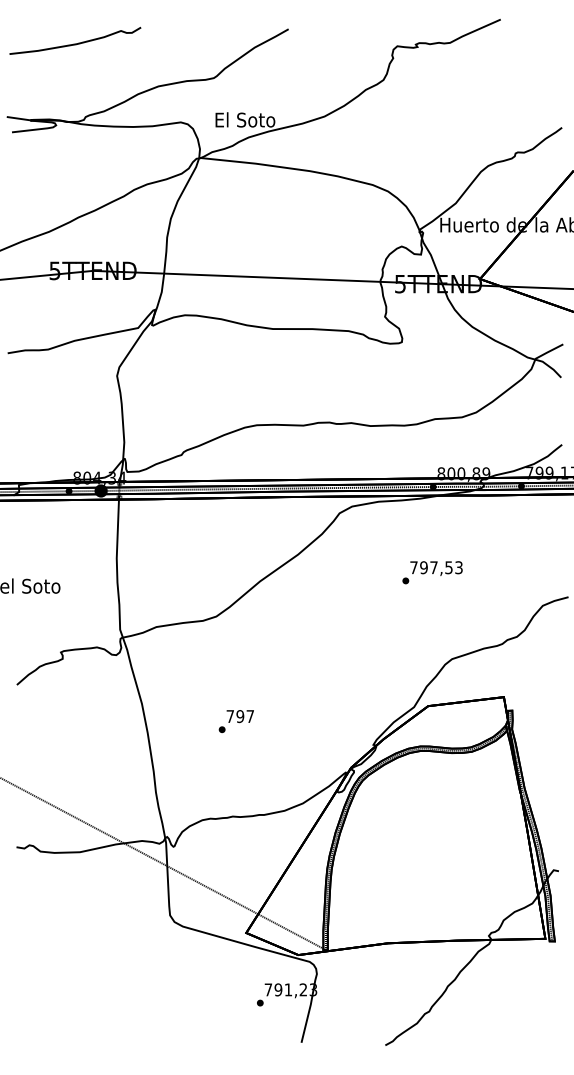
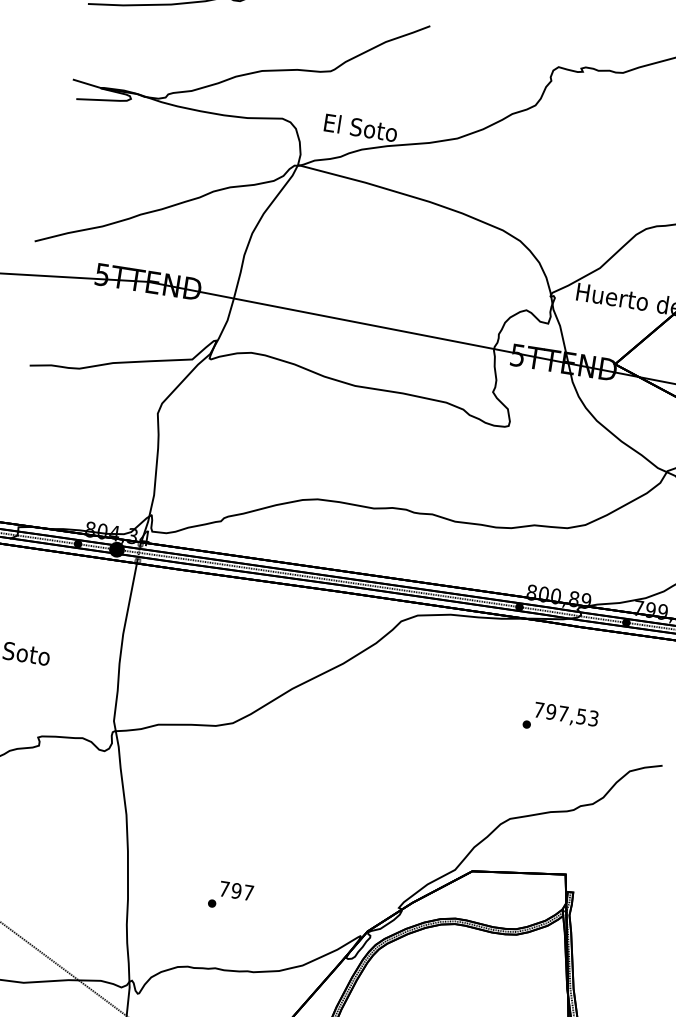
text: (432, 572) -> (560, 719), moved
text: (235, 721) -> (229, 896), moved

